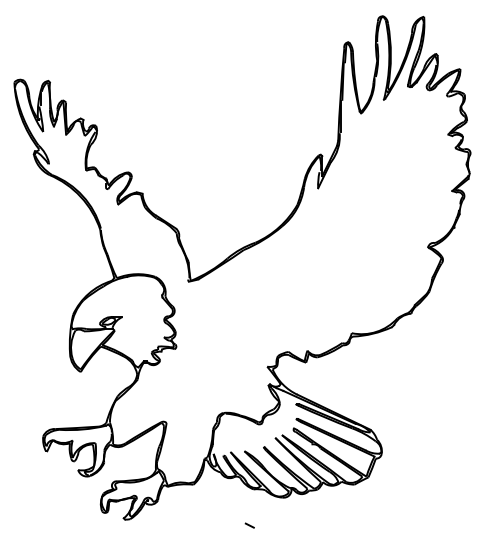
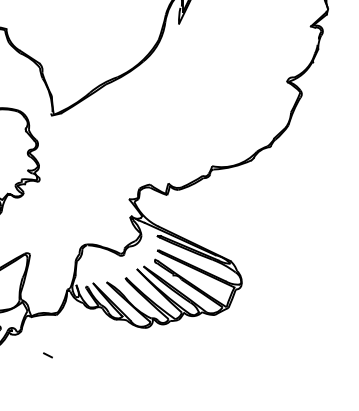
line: (249, 525) -> (47, 355), moved

